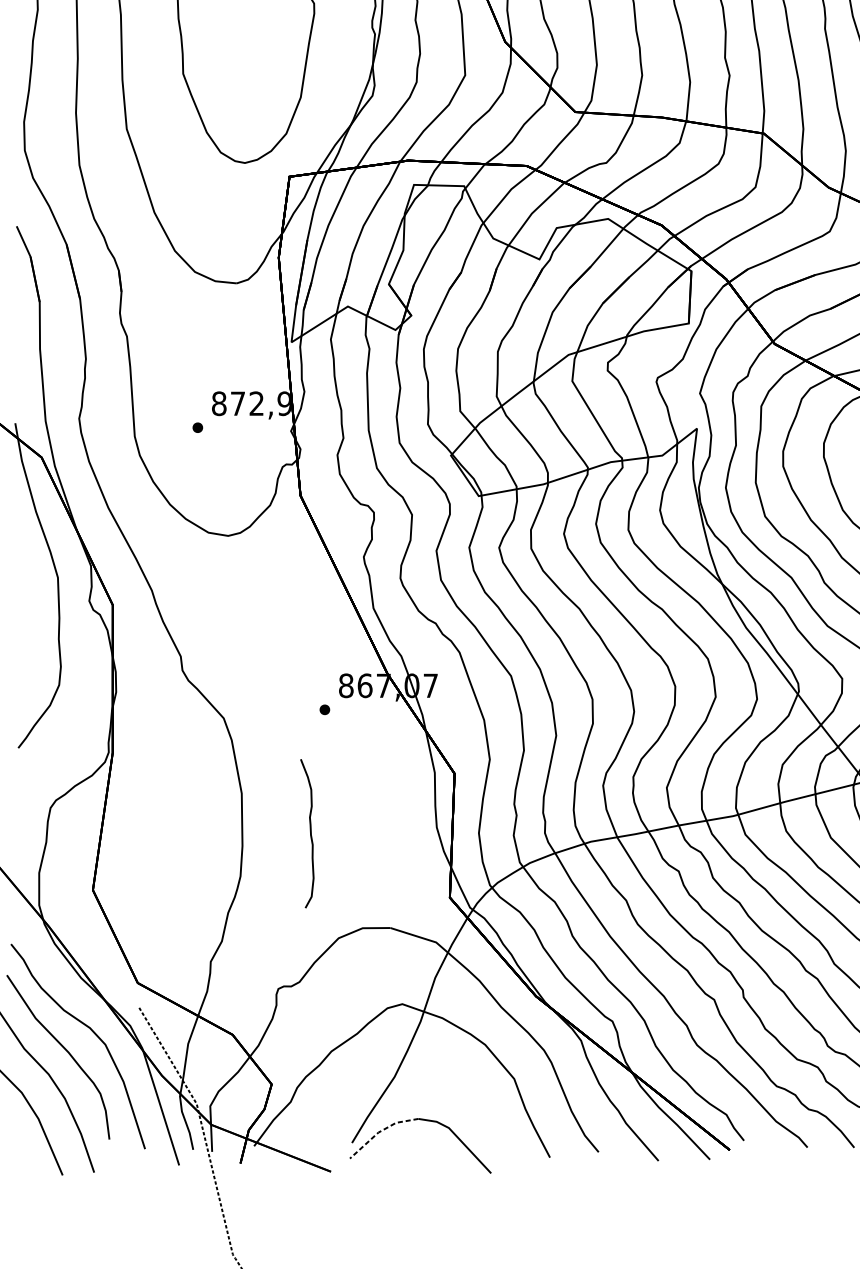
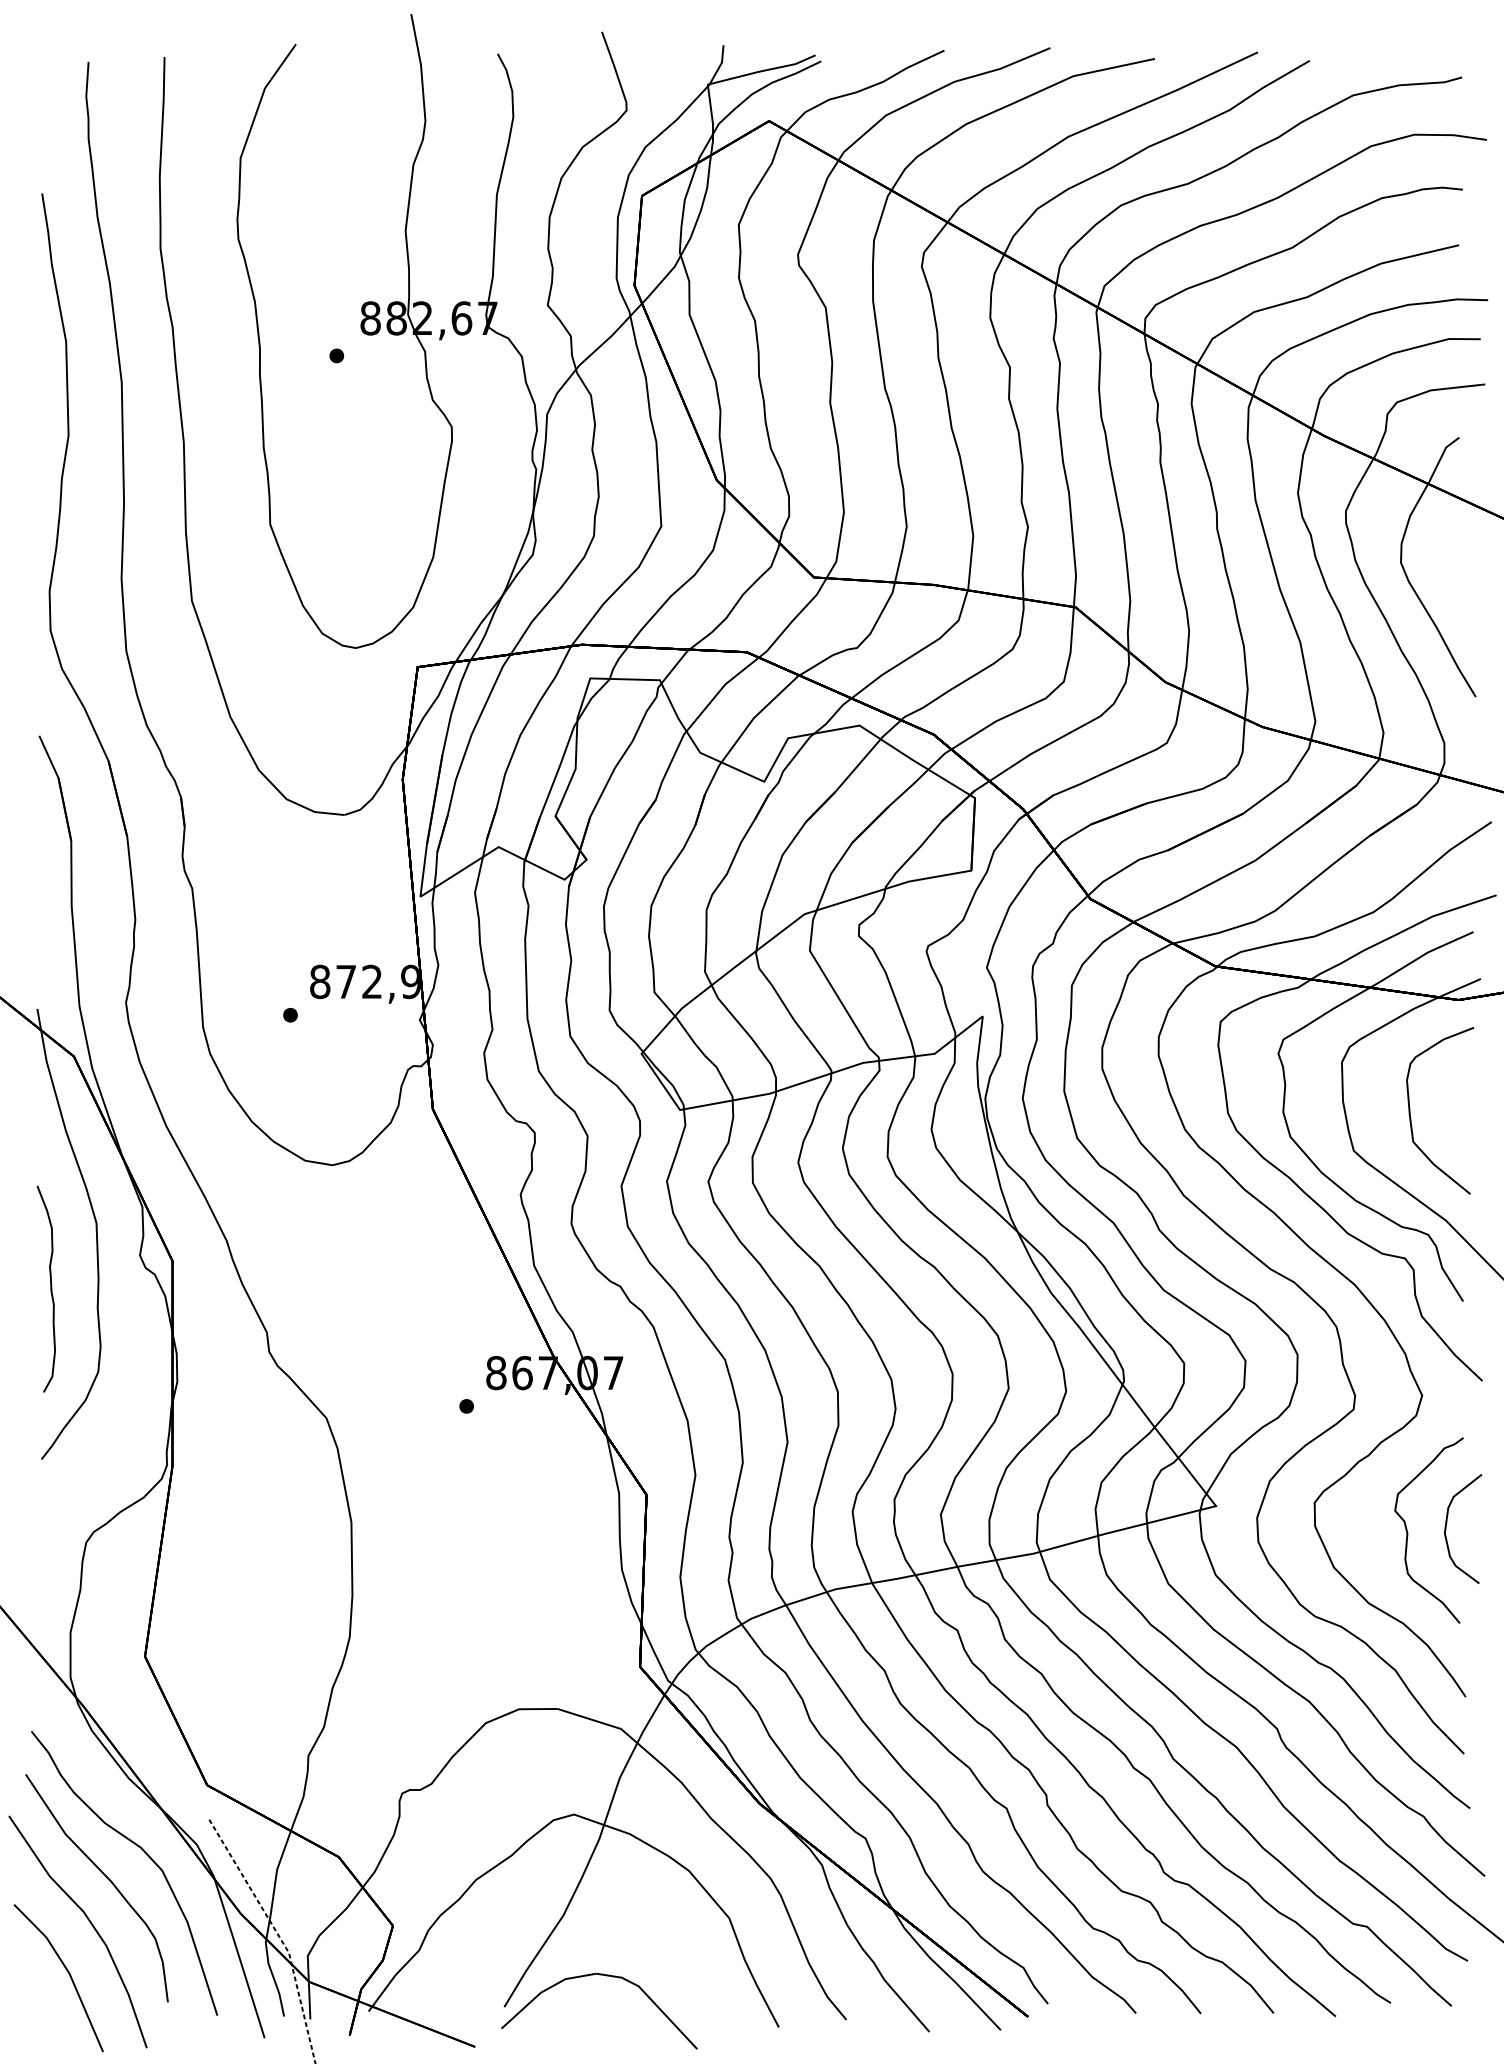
curve: (310, 833) -> (50, 1288), moved
line: (380, 1131) -> (543, 1991), dashed -> solid

